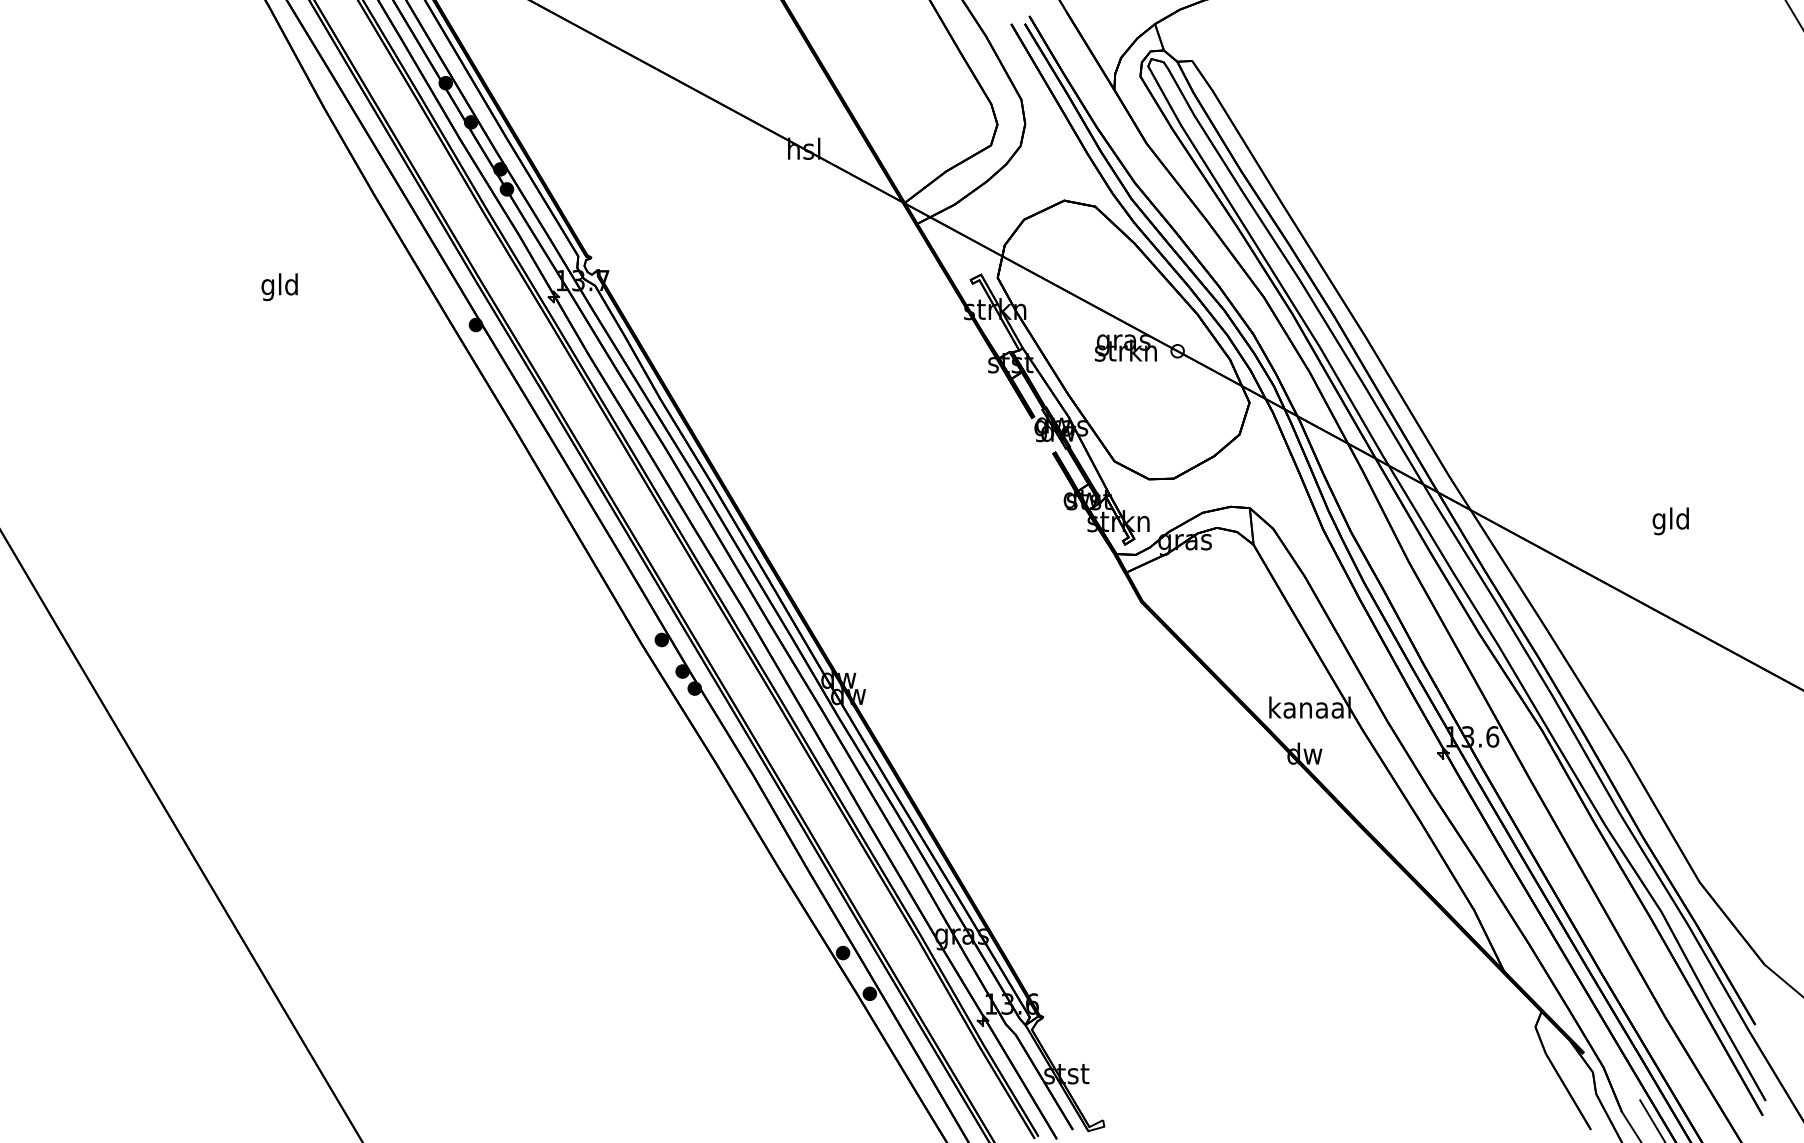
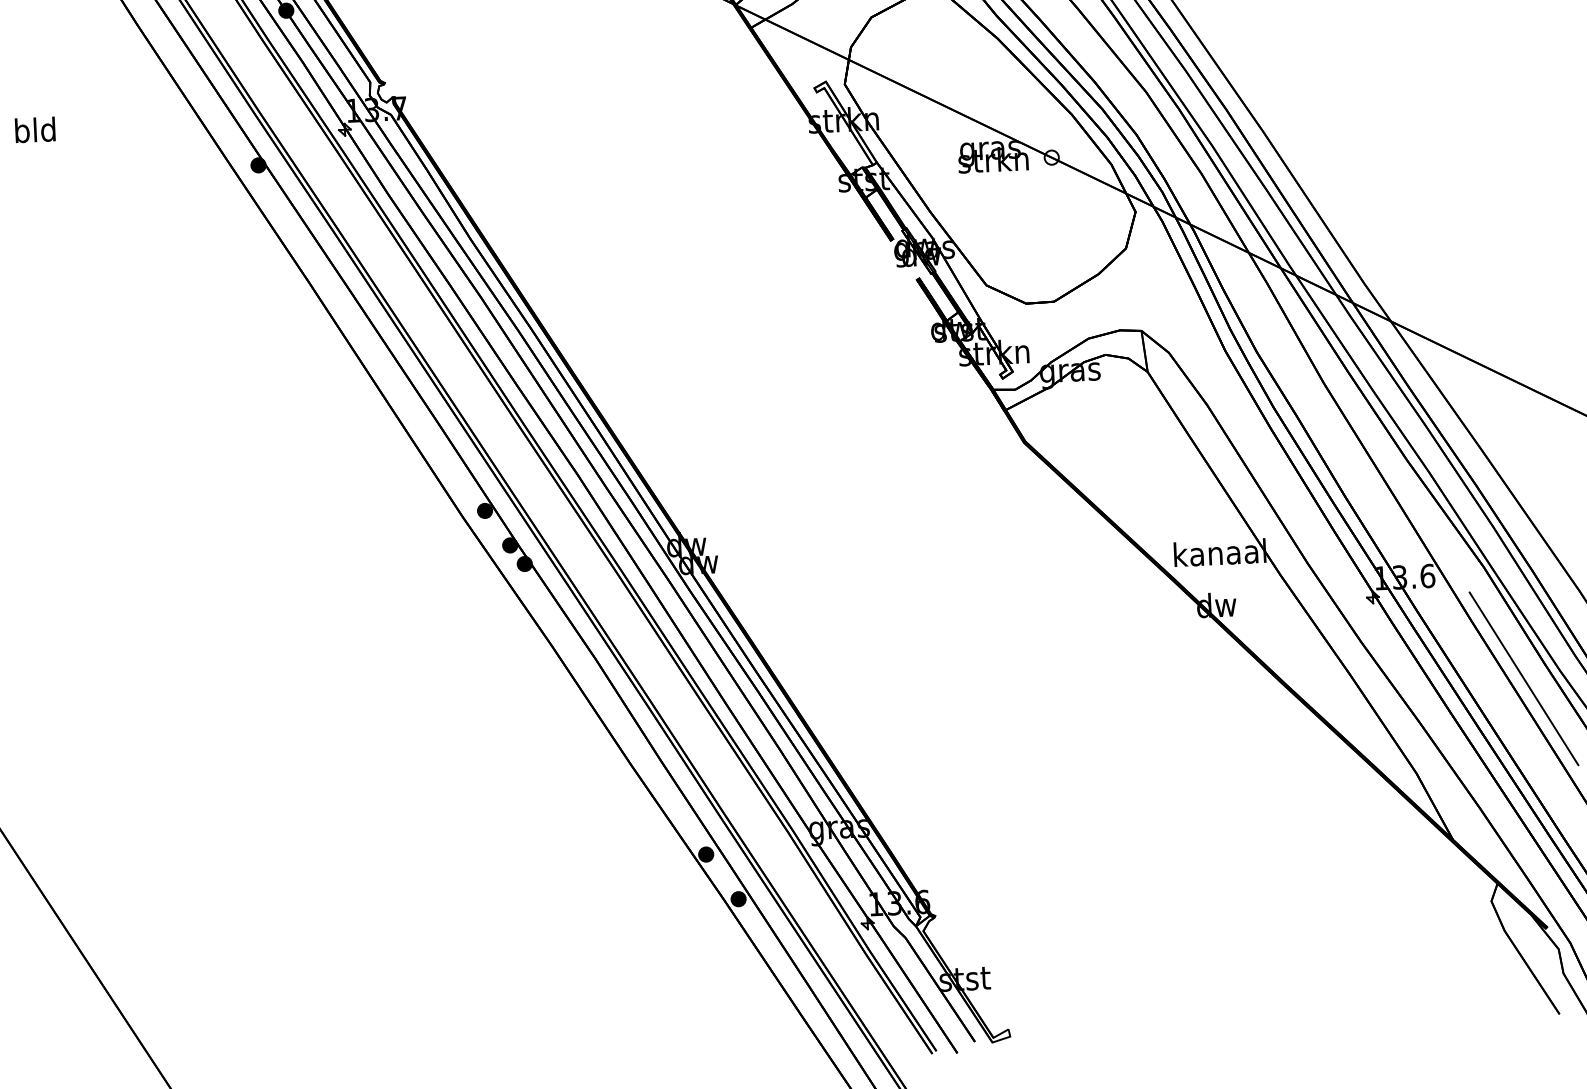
text: (267, 287) -> (21, 134), gld -> bld
line: (1573, 831) -> (1523, 678), added

